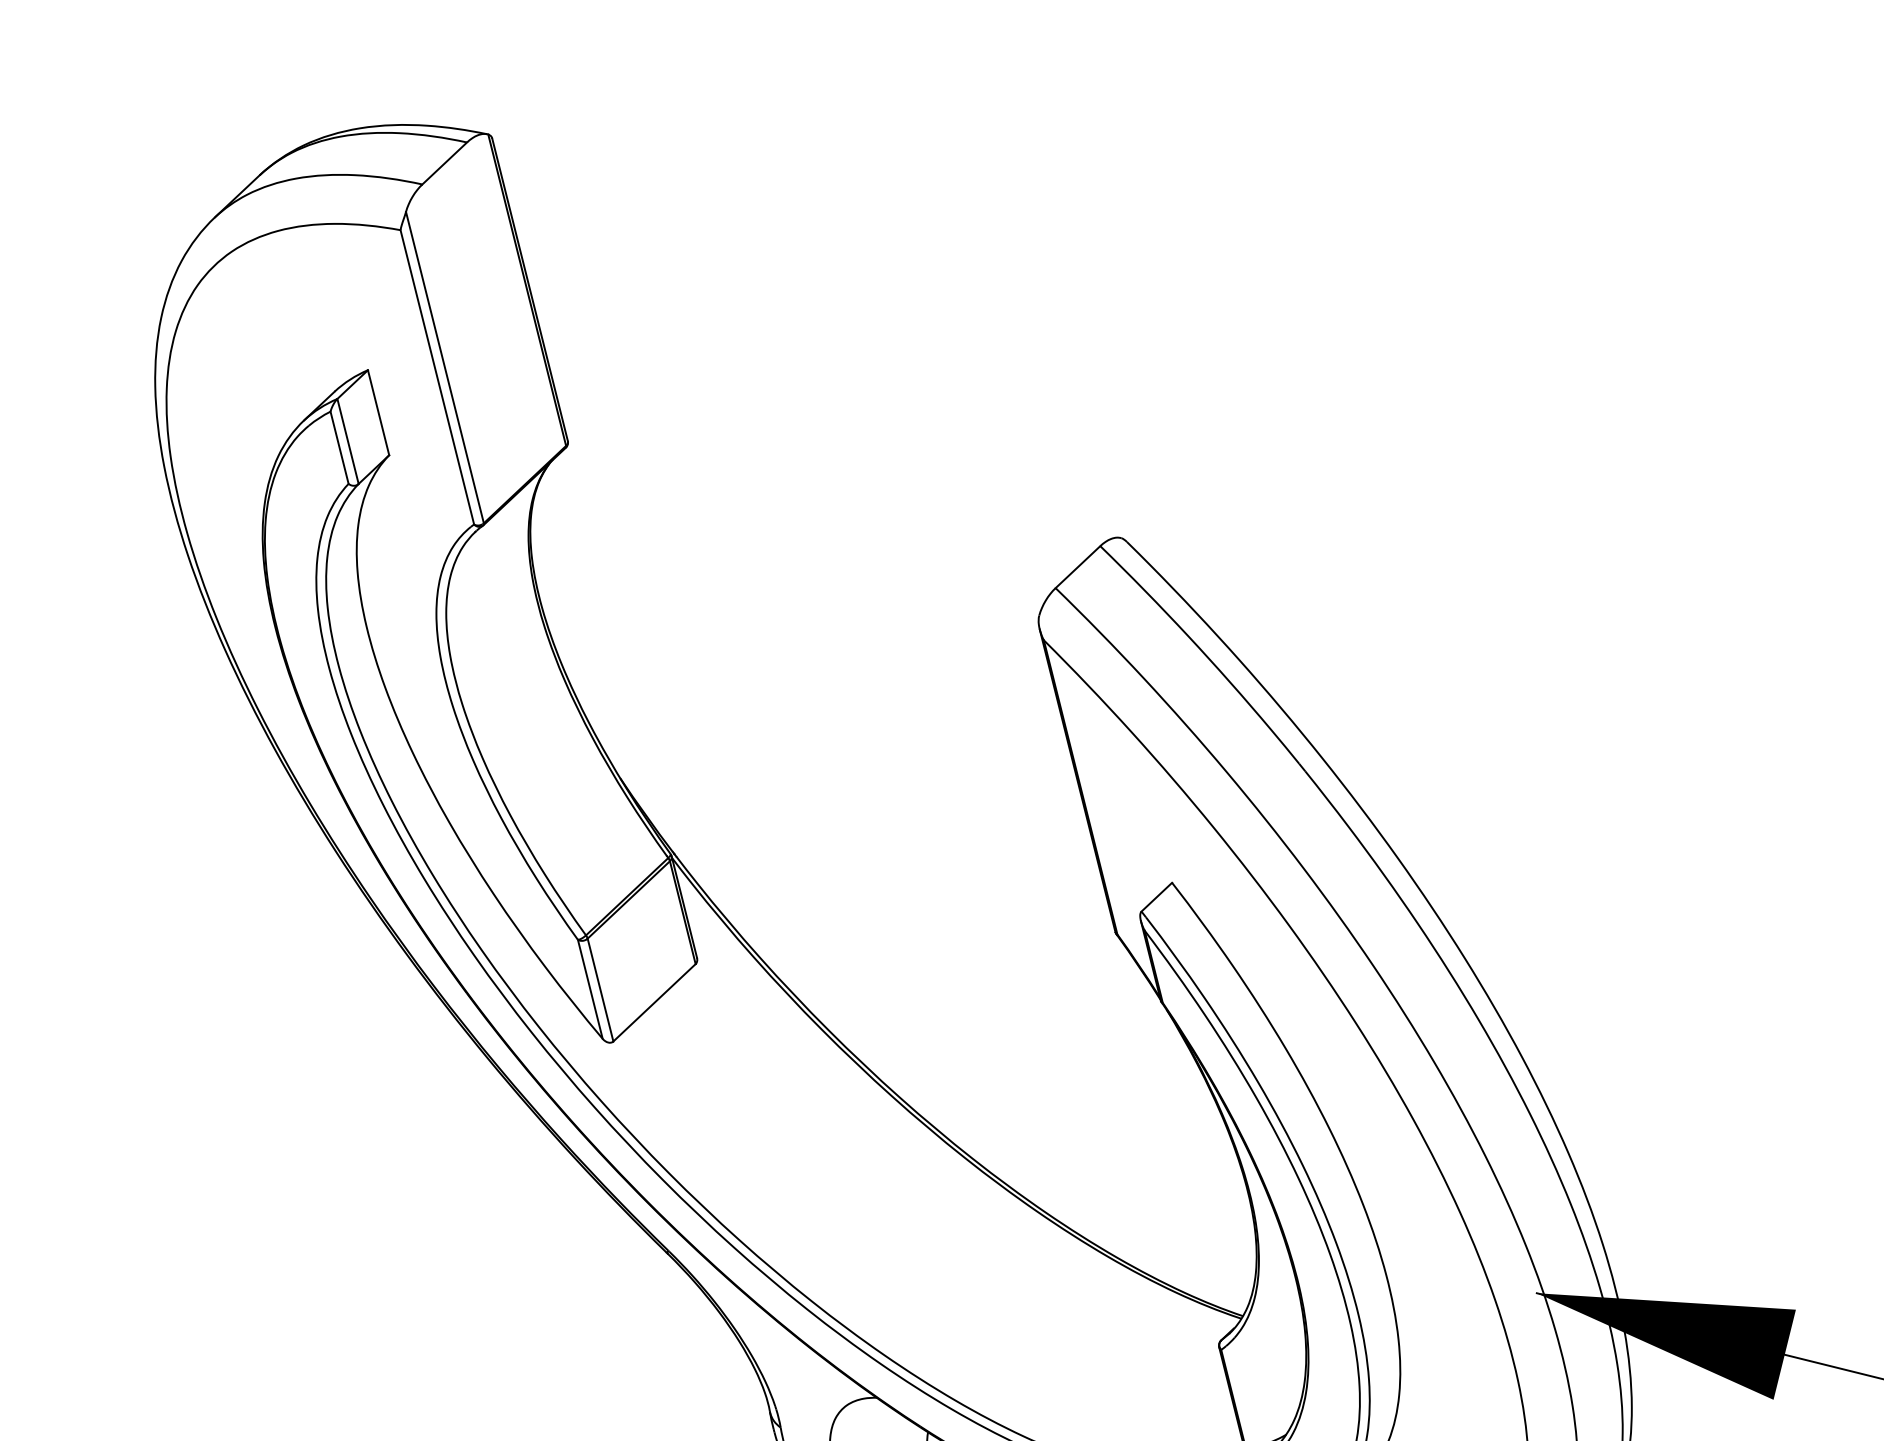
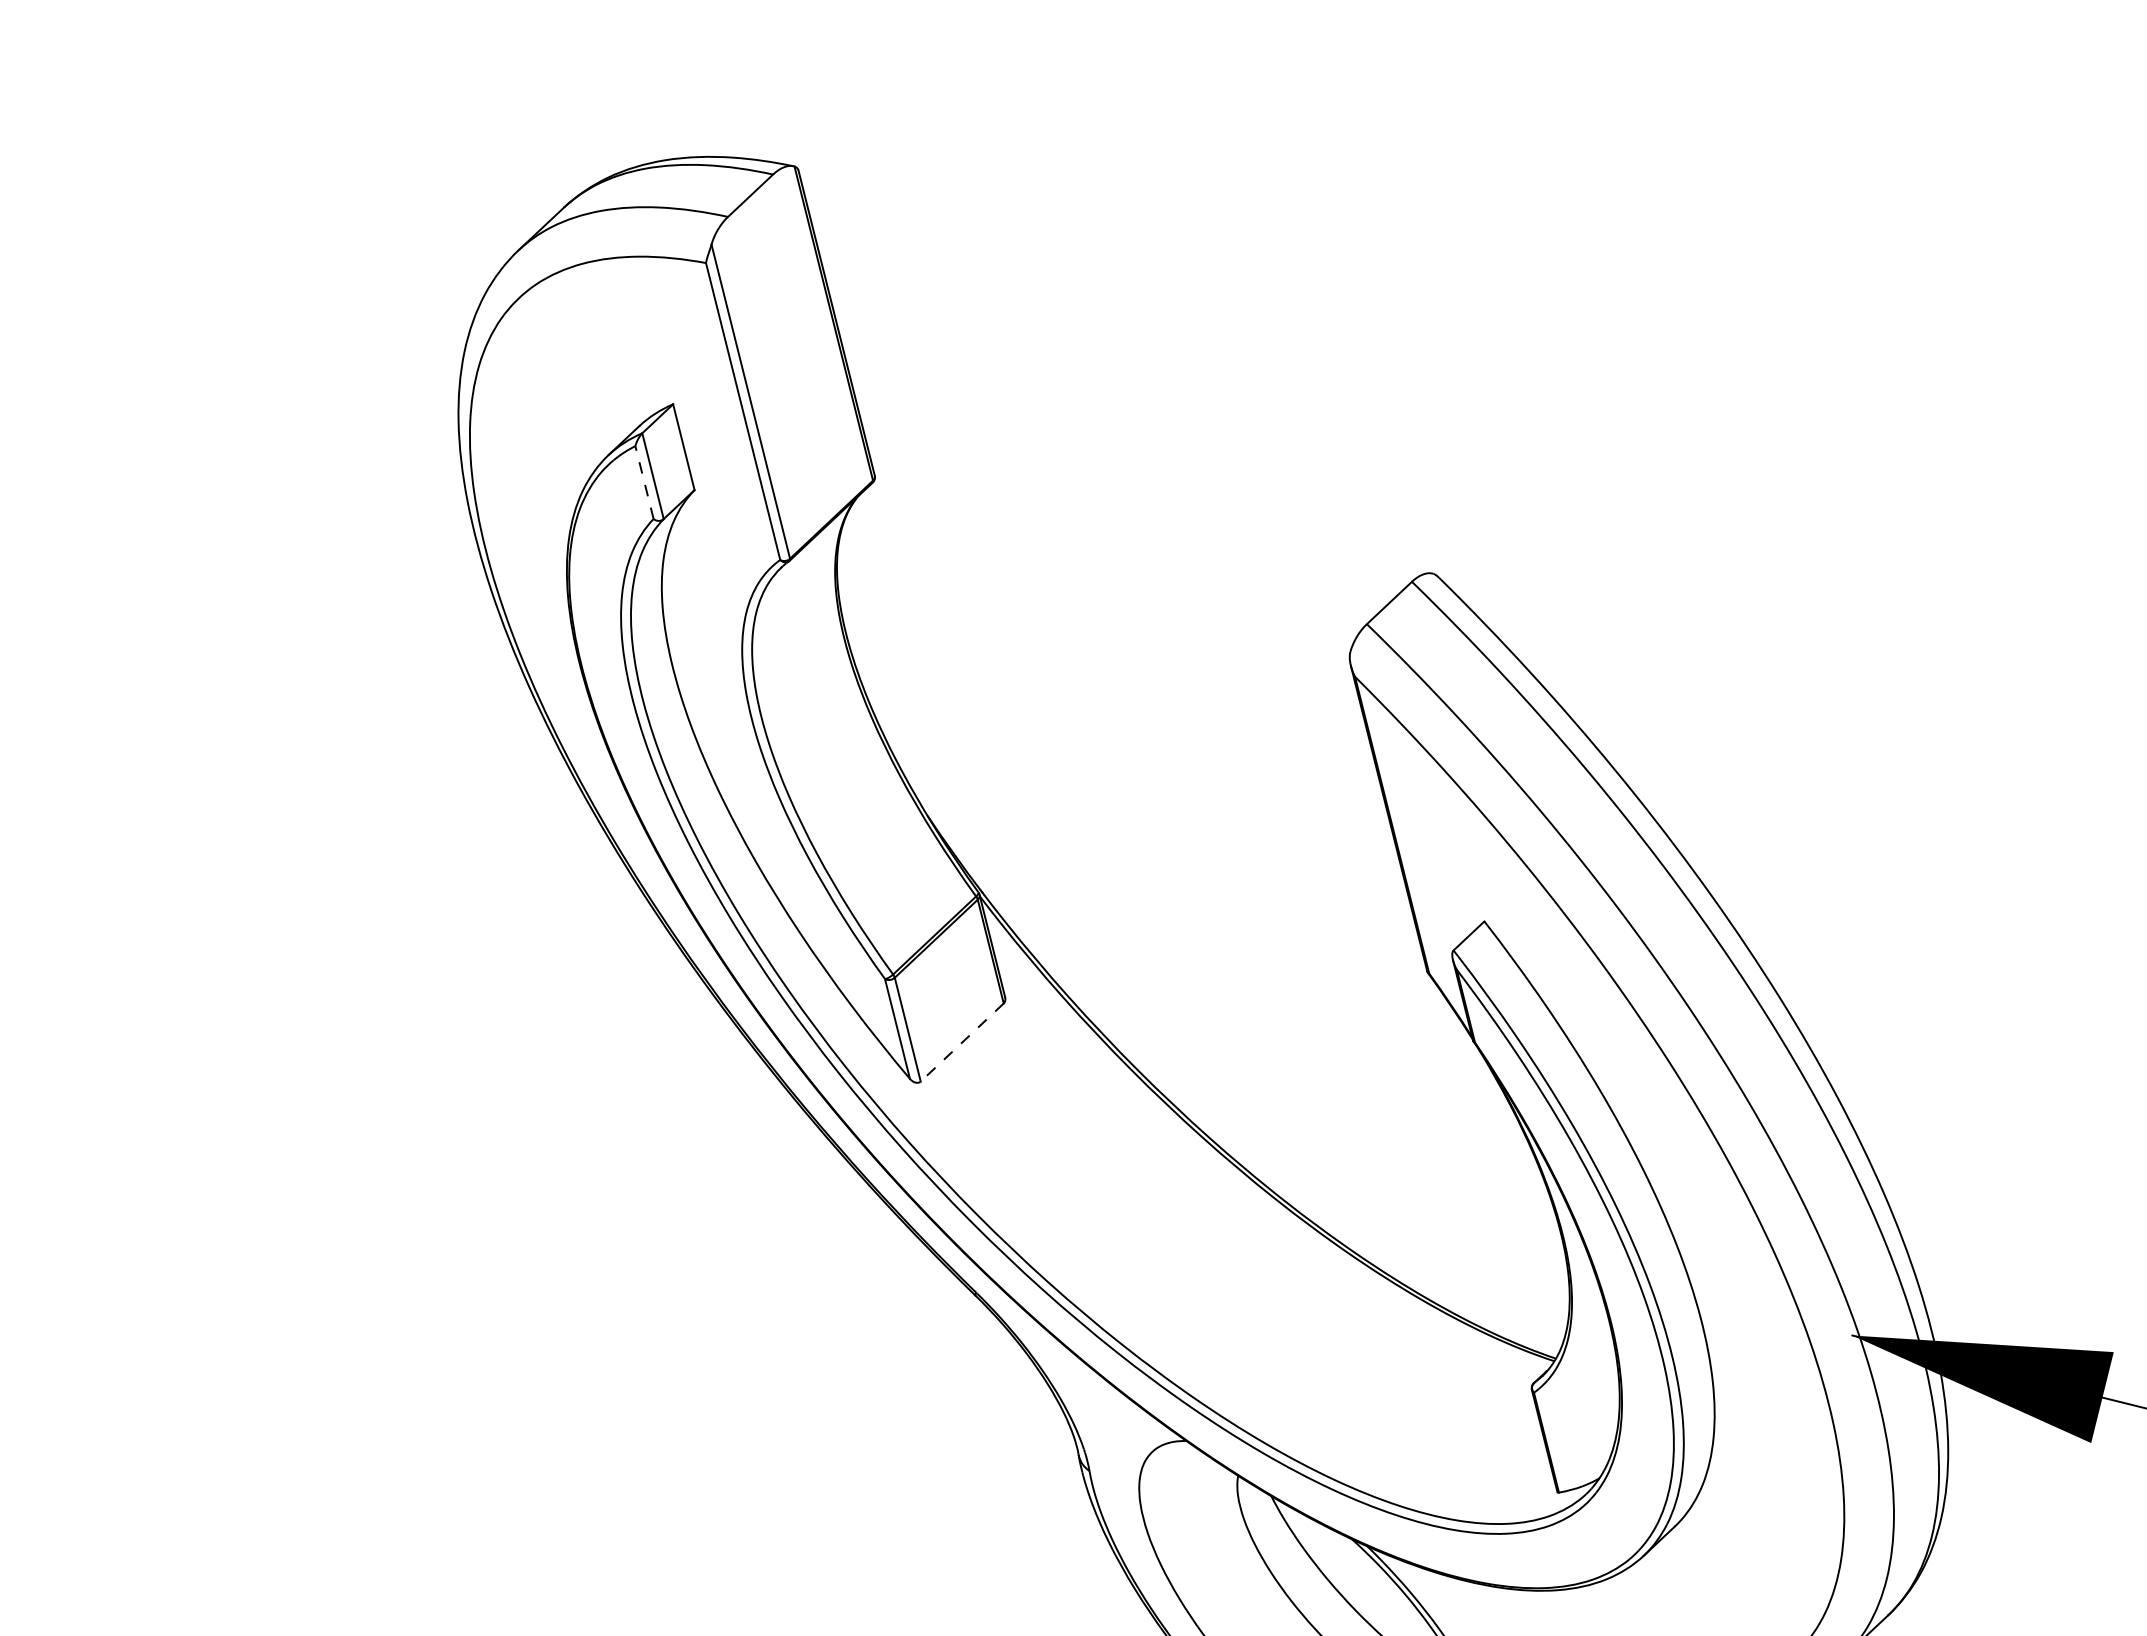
line: (339, 447) -> (644, 482), solid -> dashed
line: (654, 1002) -> (962, 1042), solid -> dashed

